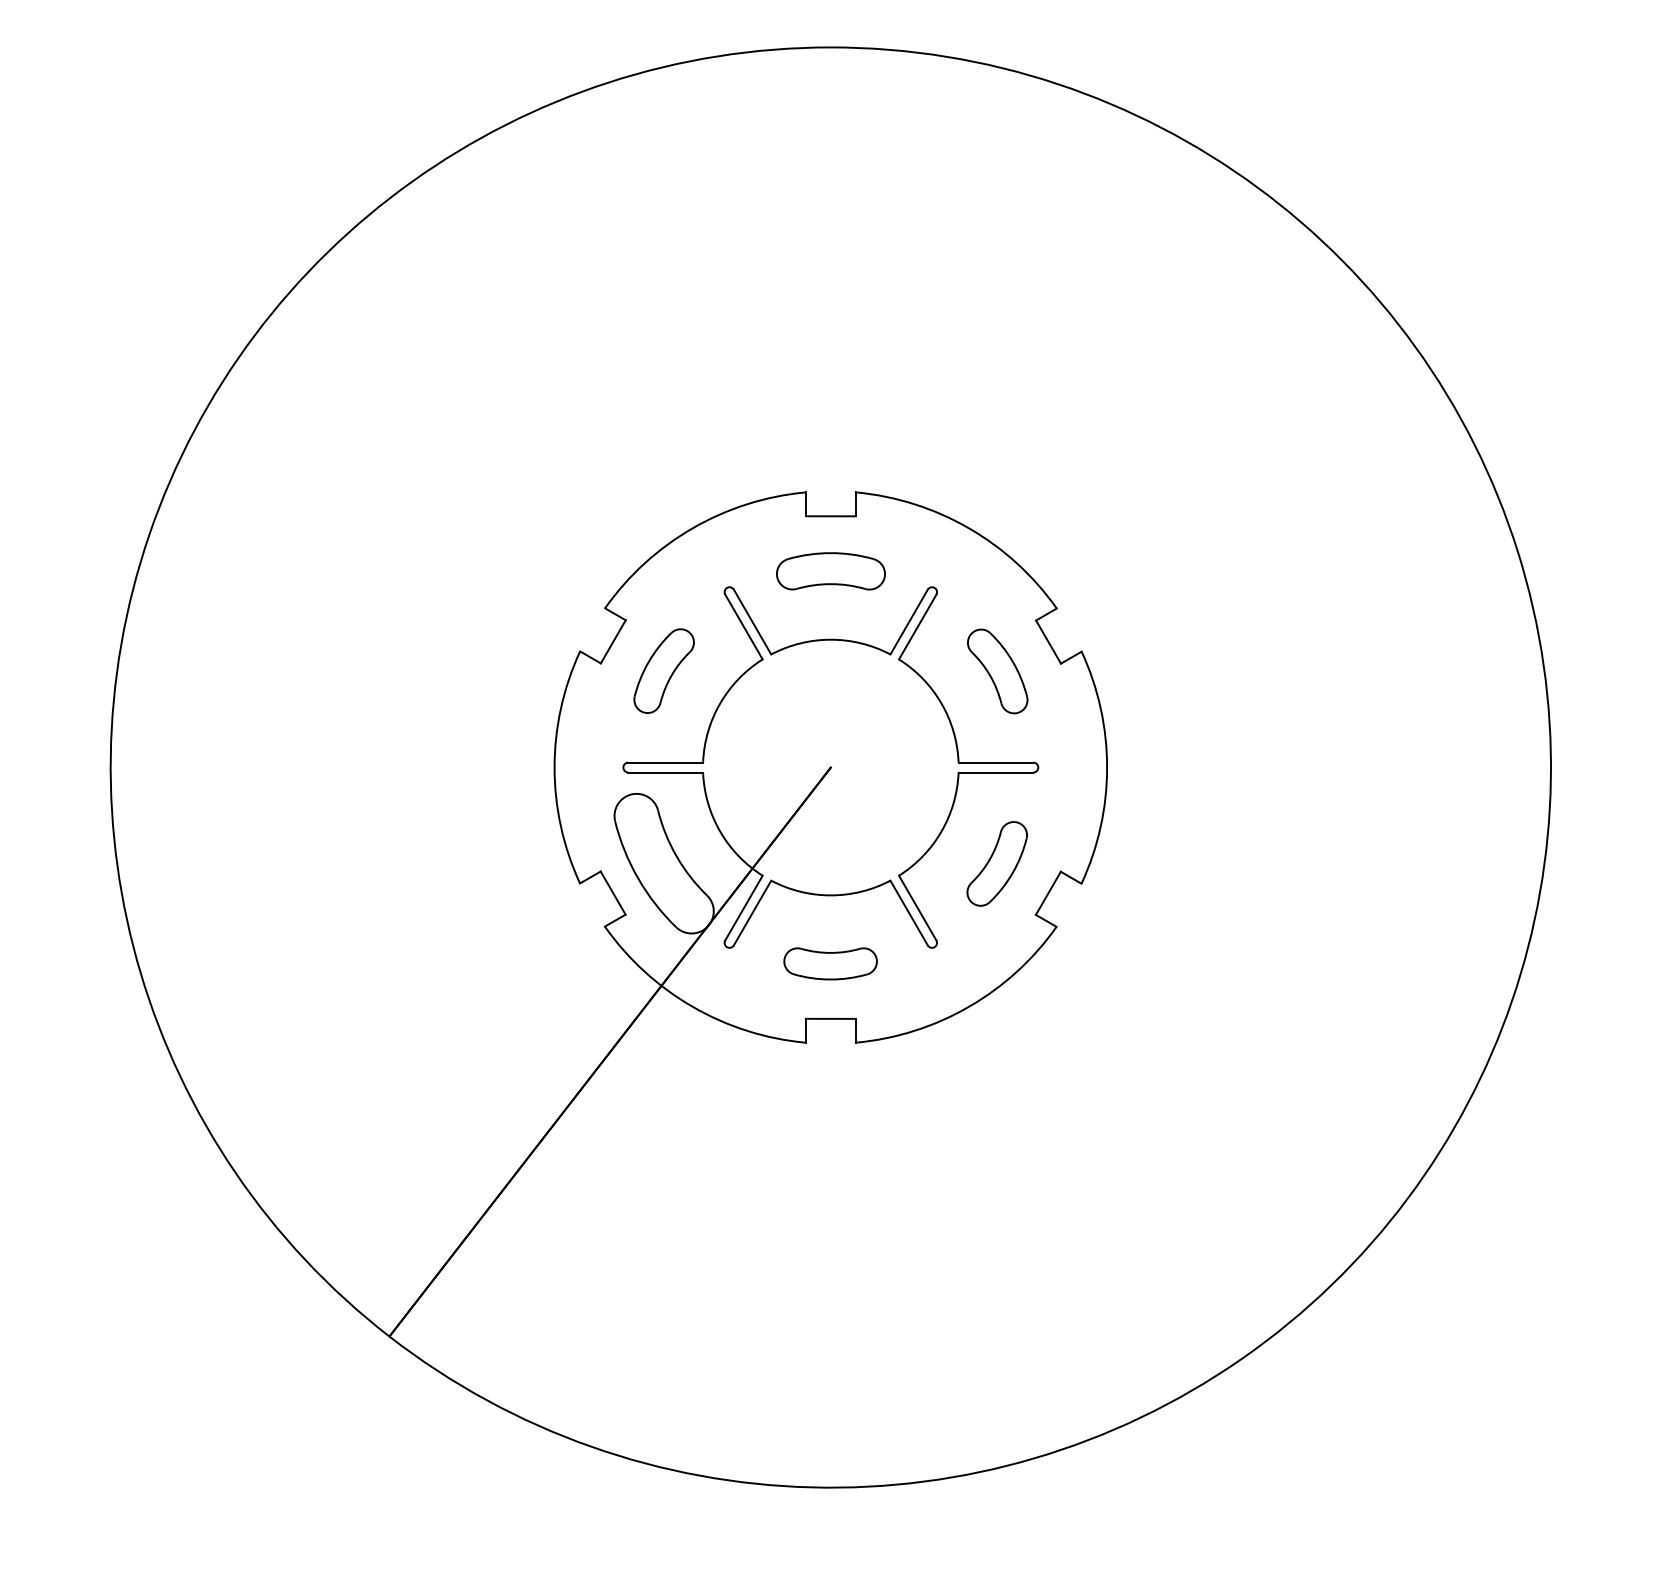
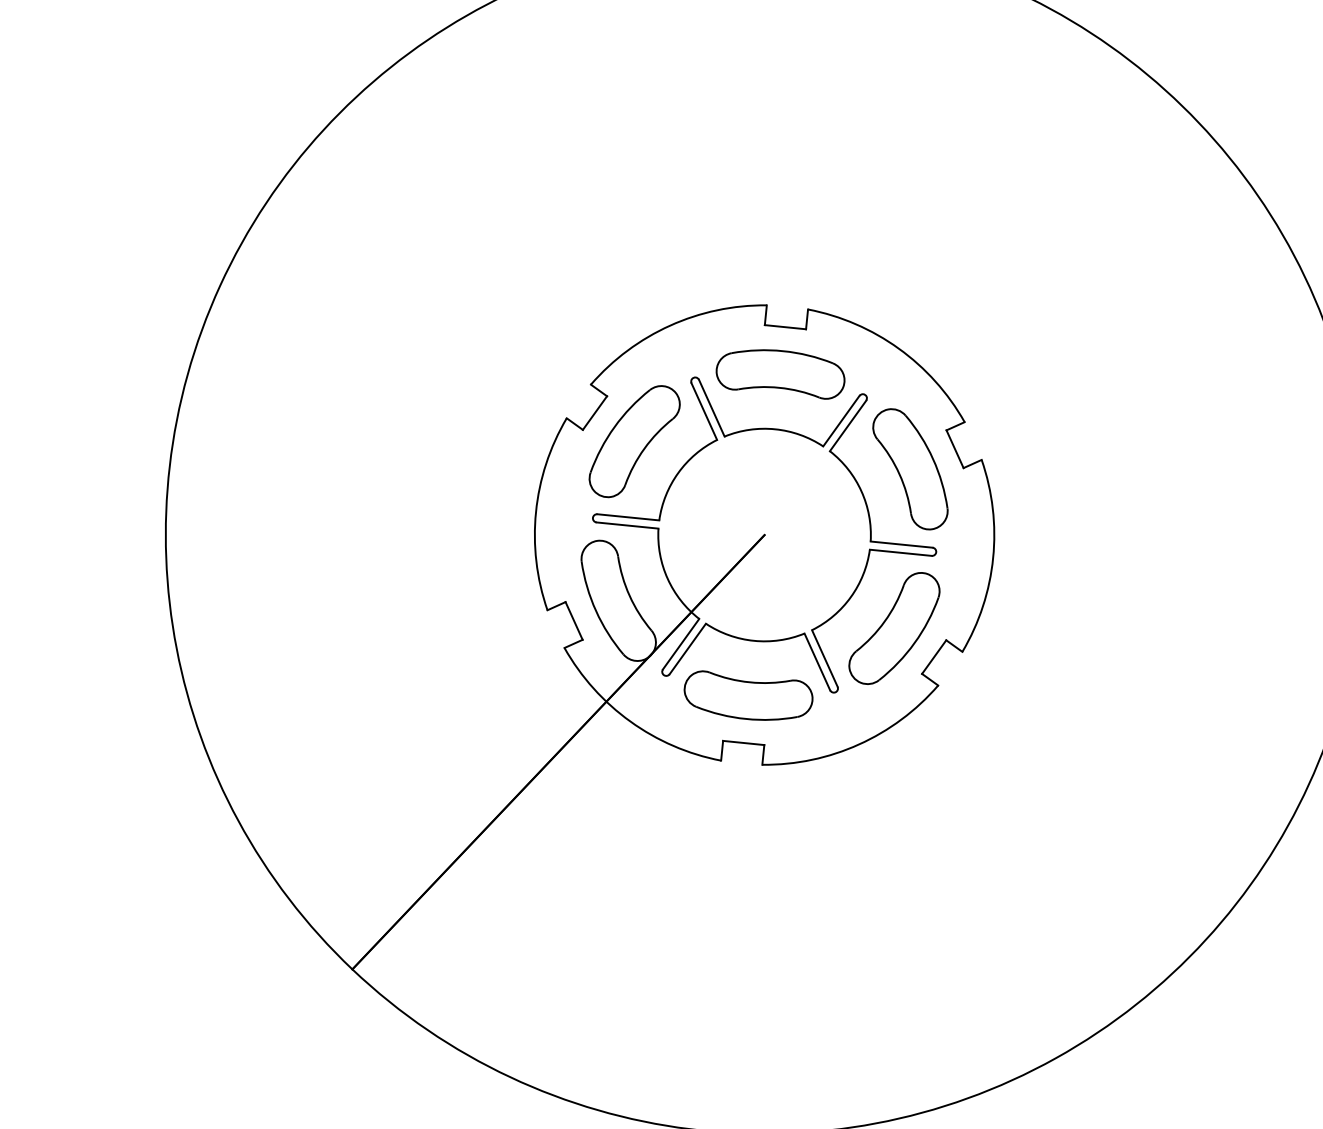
part: (830, 571) -> (780, 372), size x1.43
part: (663, 670) -> (634, 440), size x1.67
part: (997, 671) -> (910, 469), size x1.67
part: (996, 863) -> (893, 628), size x1.67
part: (830, 963) -> (748, 697), size x1.67

